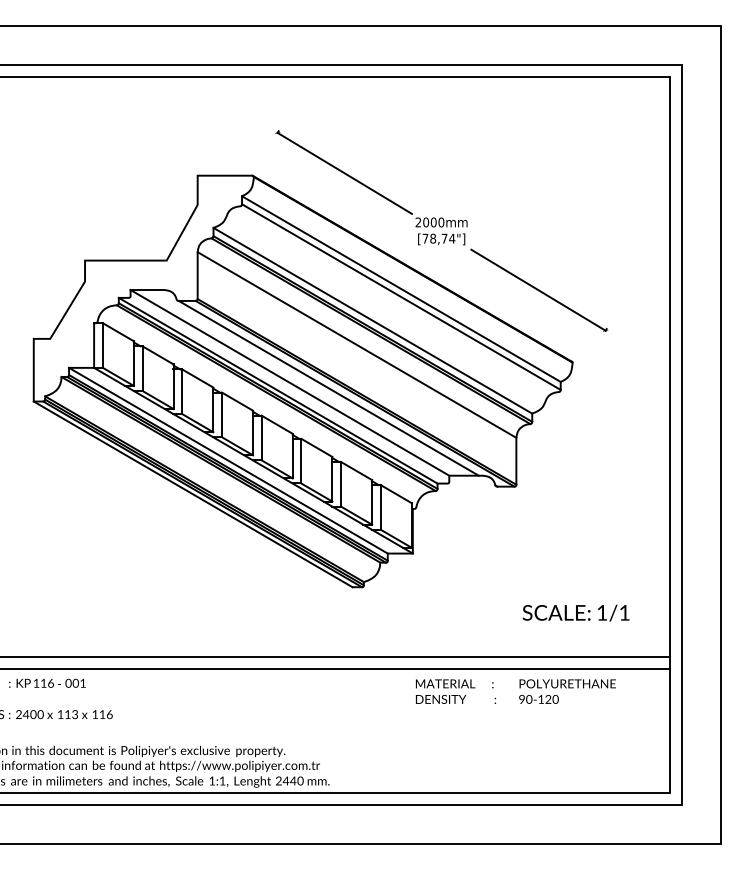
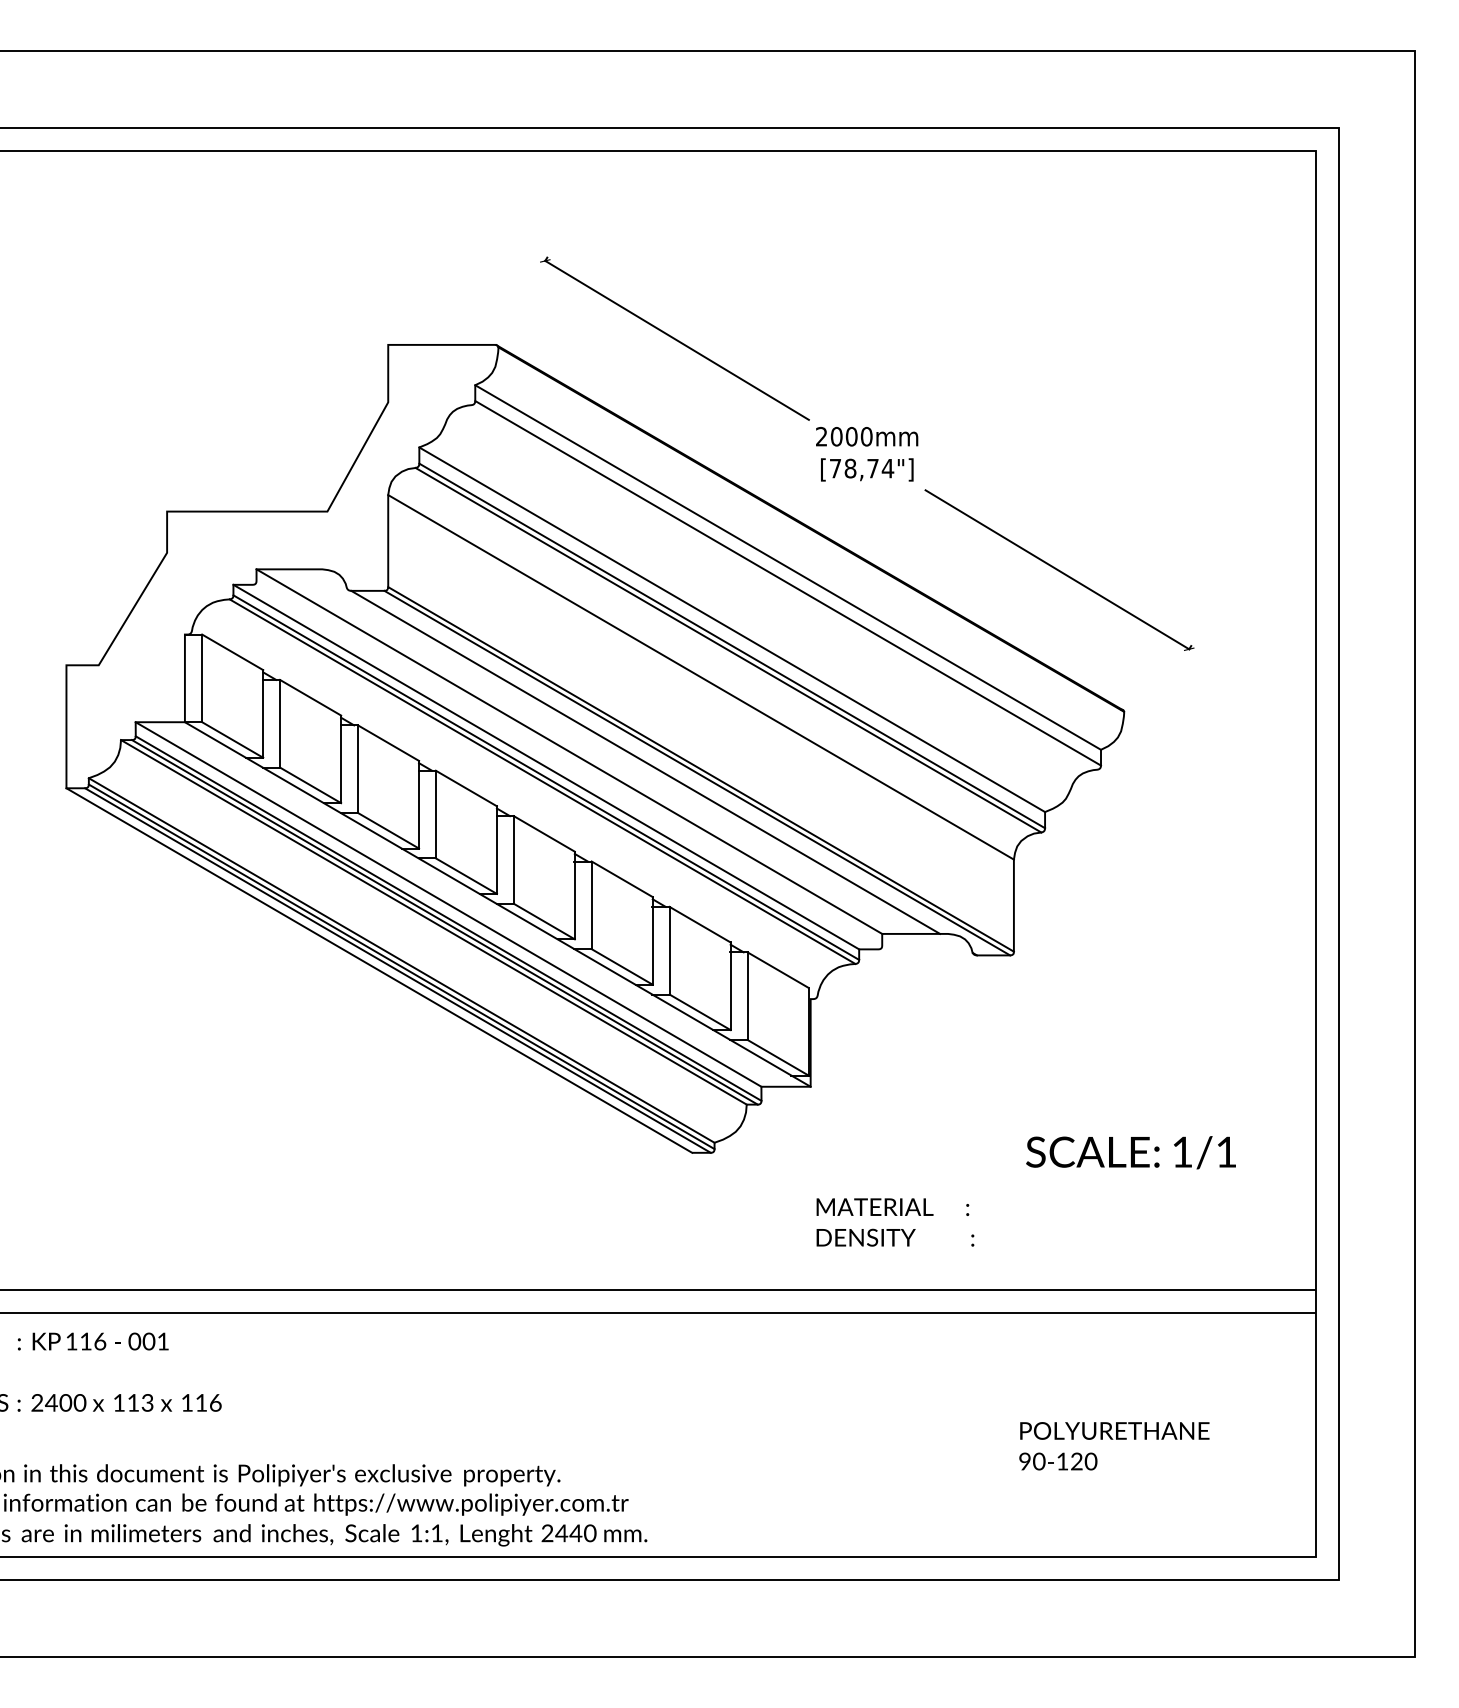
text: (575, 612) -> (1130, 1151), moved
text: (456, 691) -> (896, 1222), moved
text: (567, 691) -> (1114, 1445), moved

